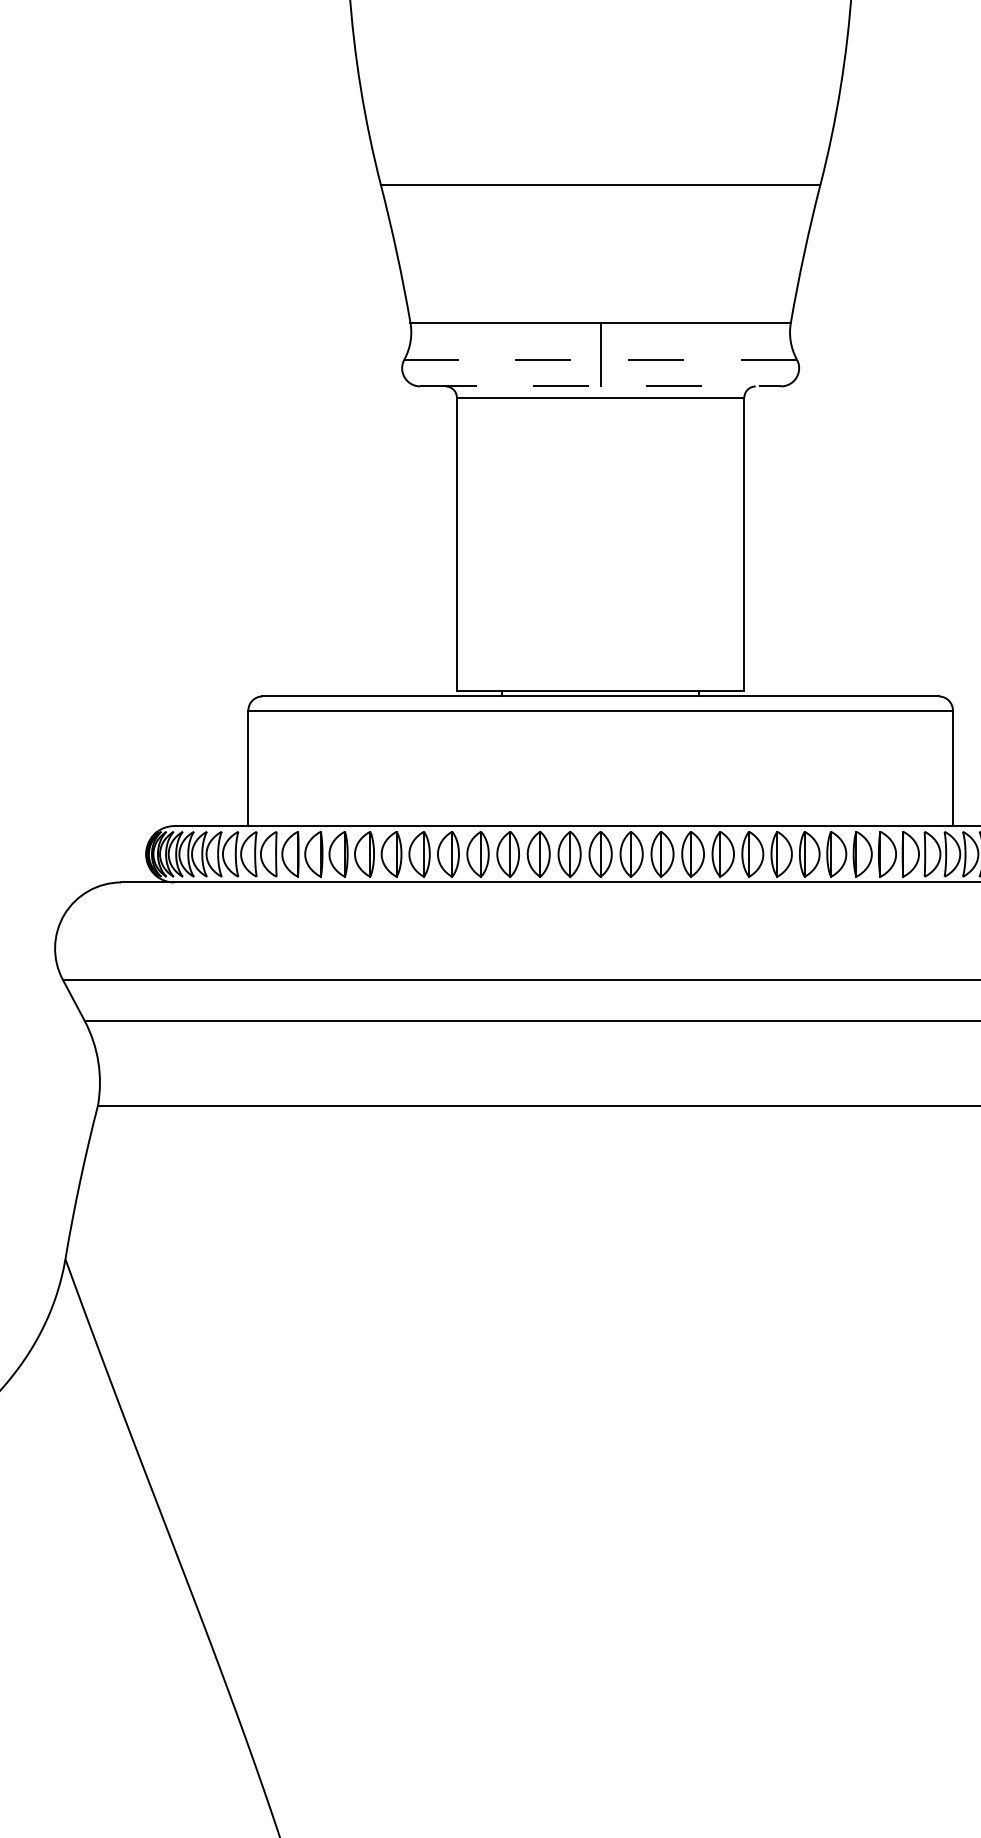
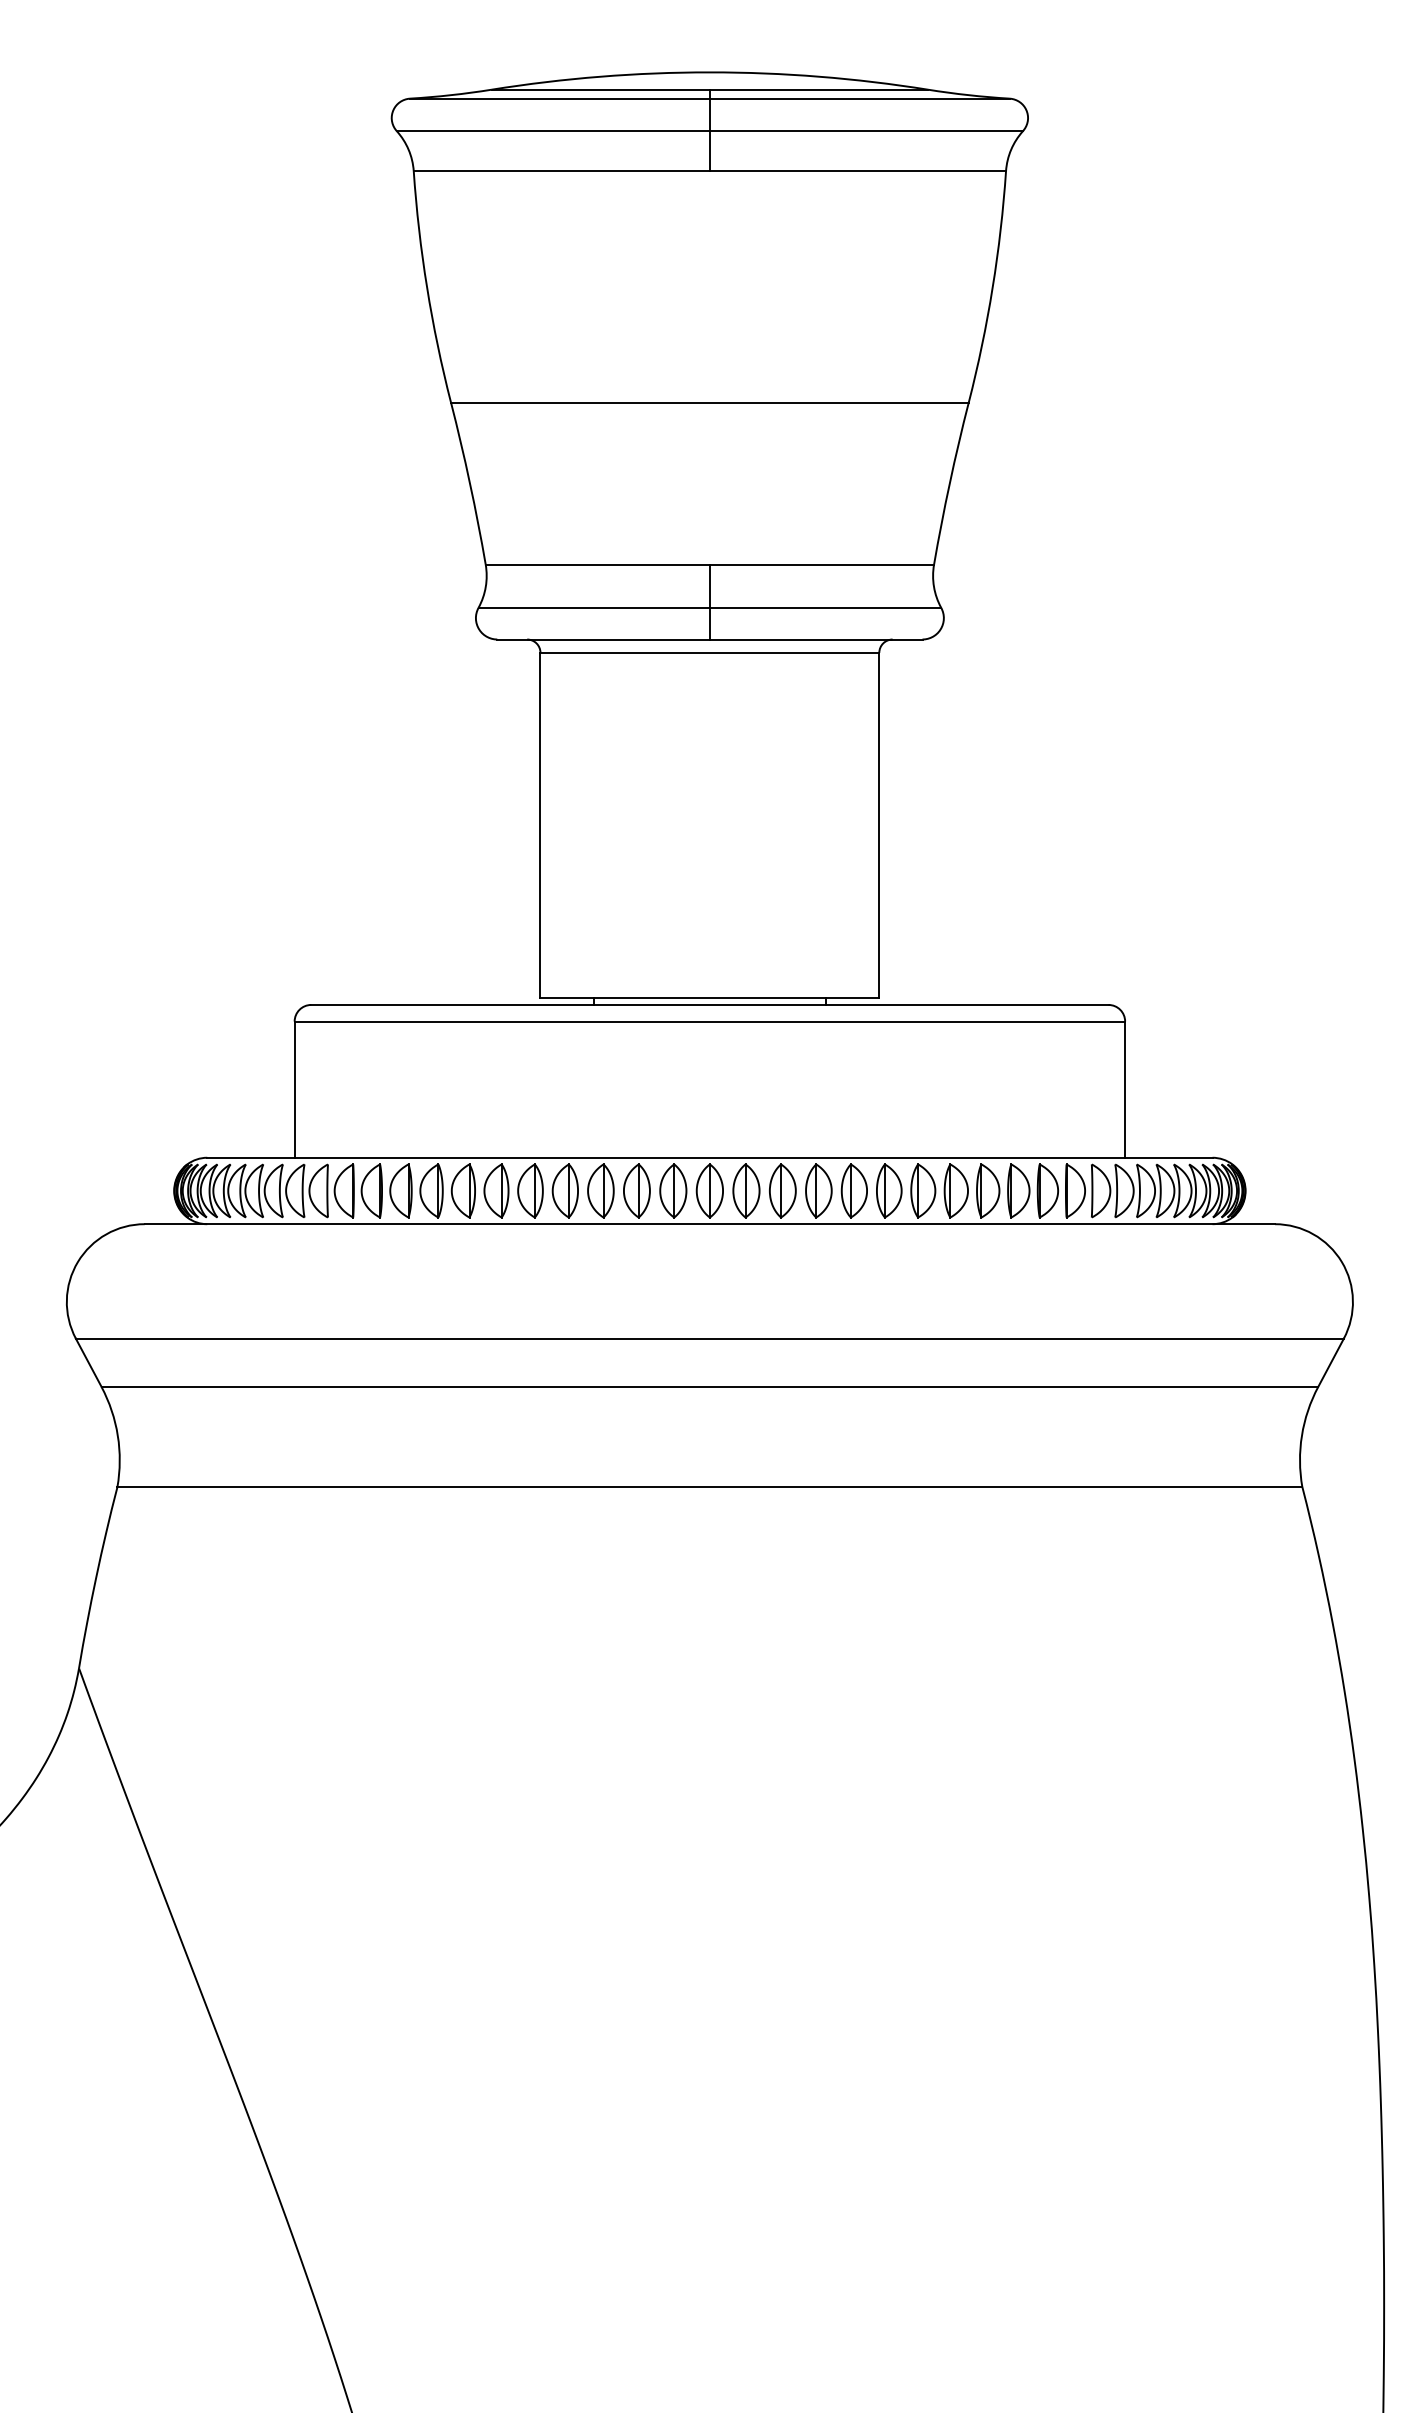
line: (600, 359) -> (709, 607), dashed -> solid
line: (600, 386) -> (709, 639), dashed -> solid

